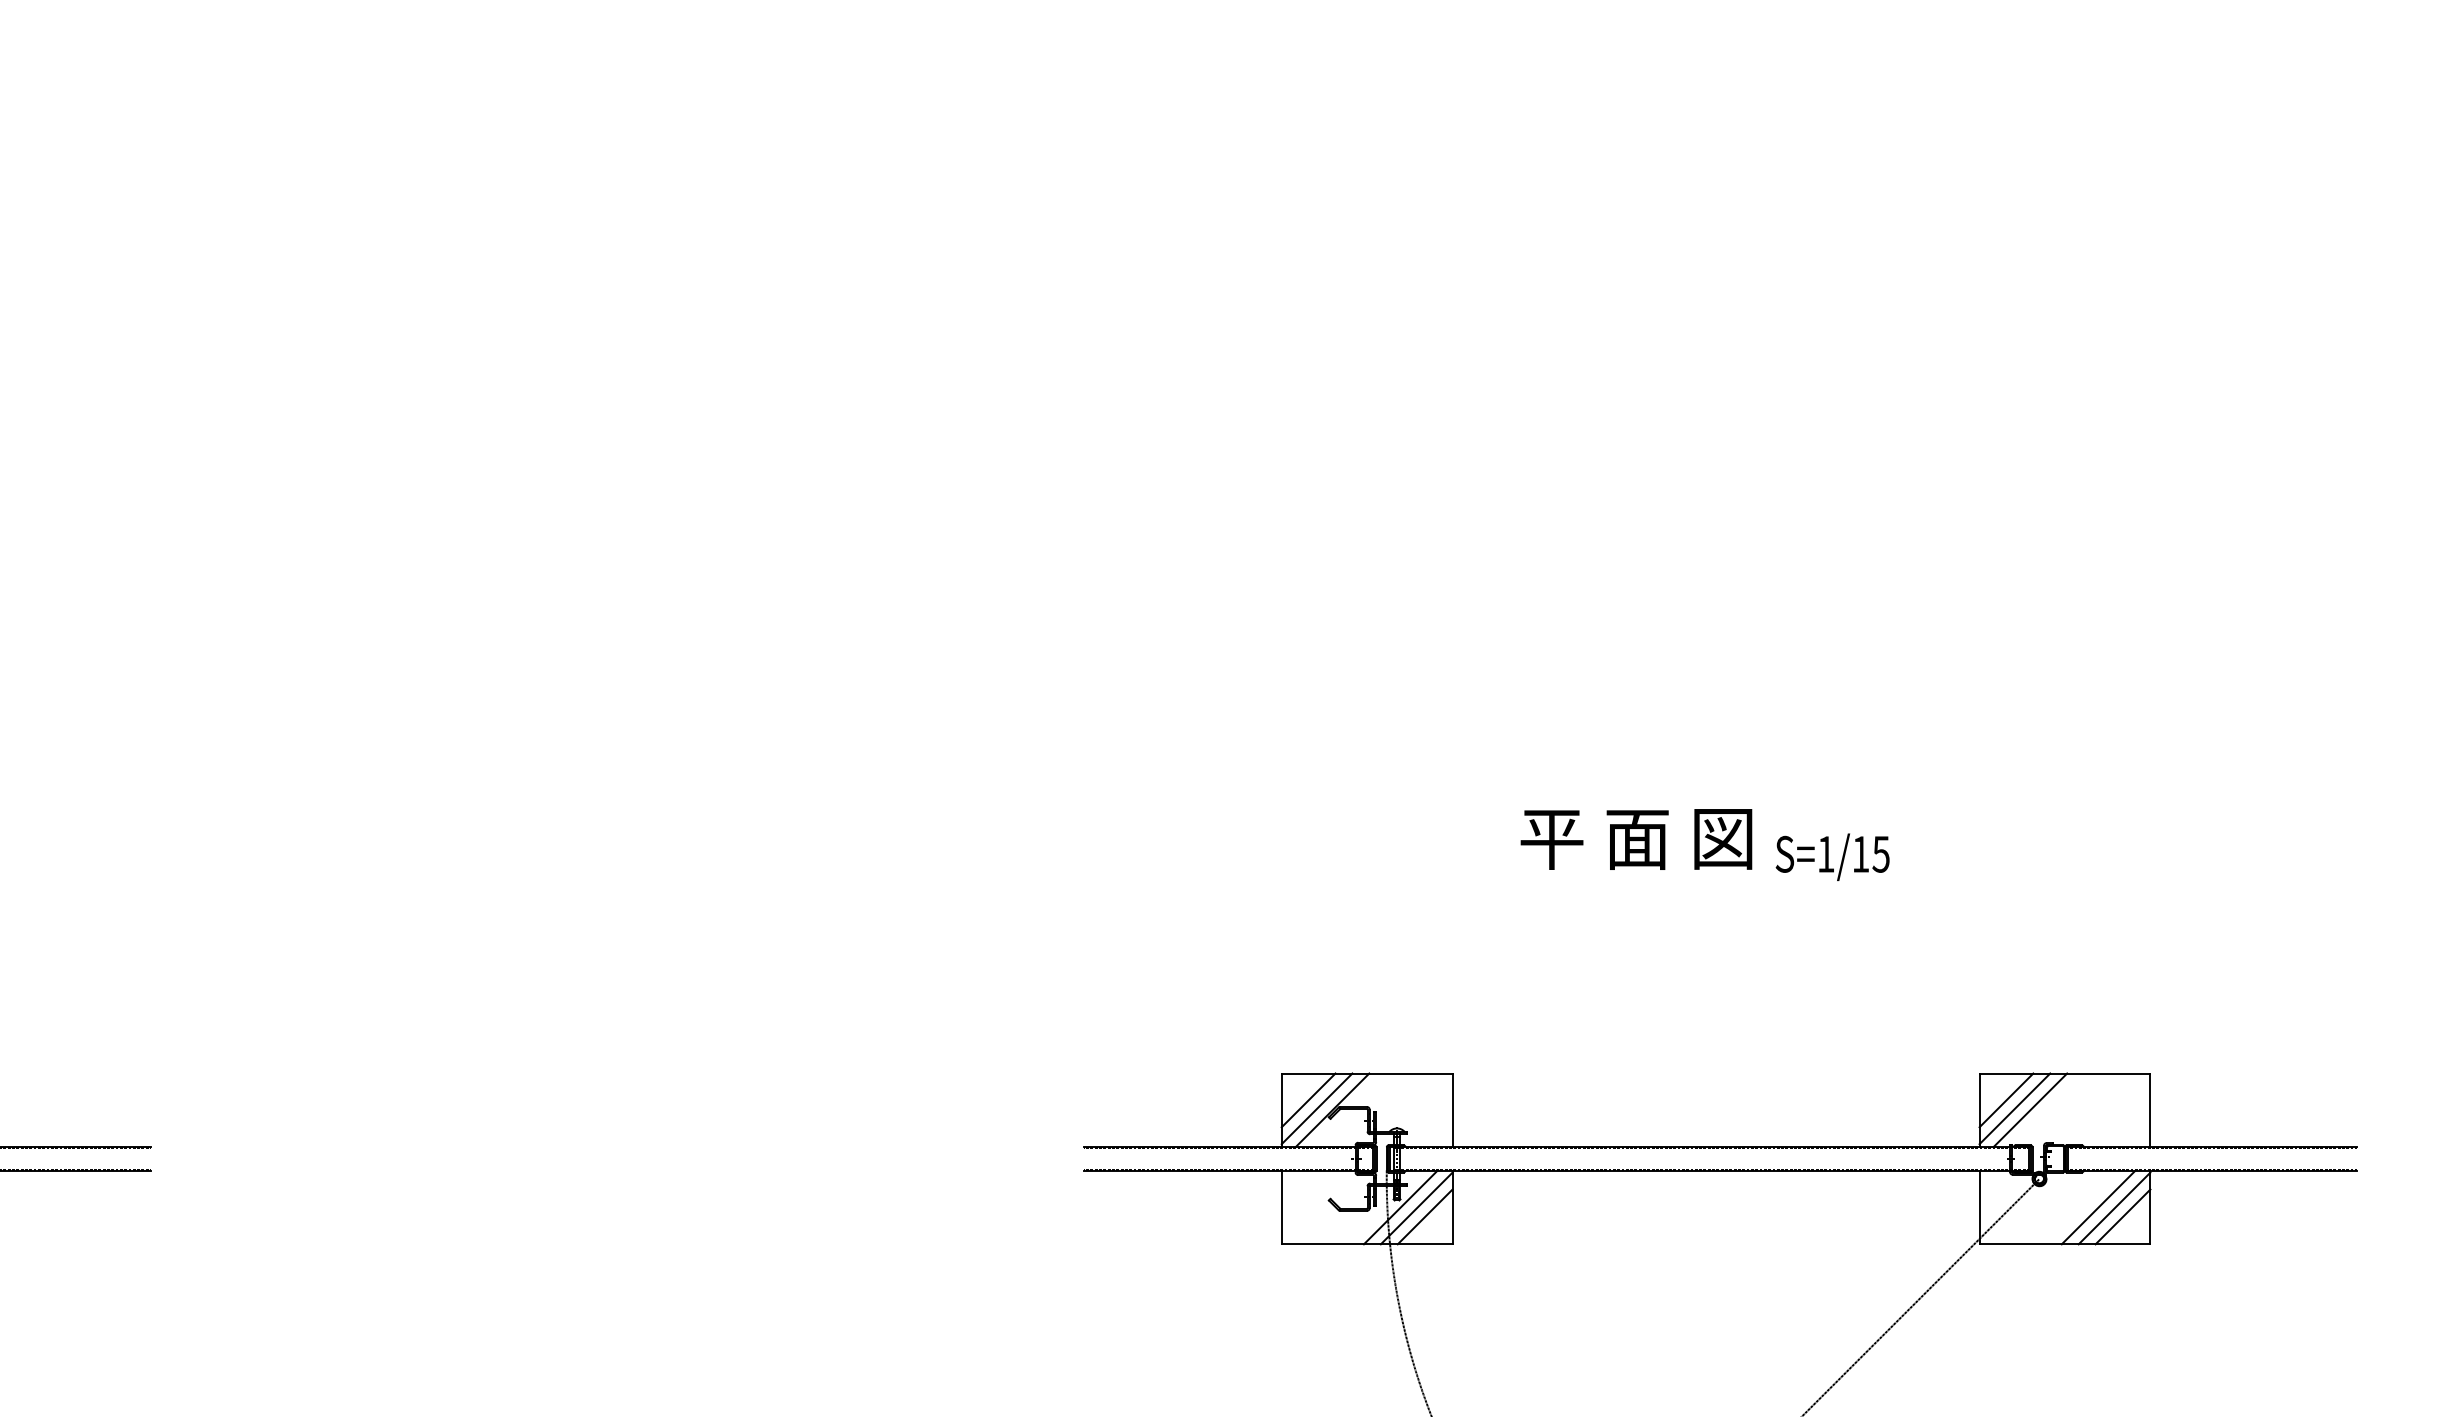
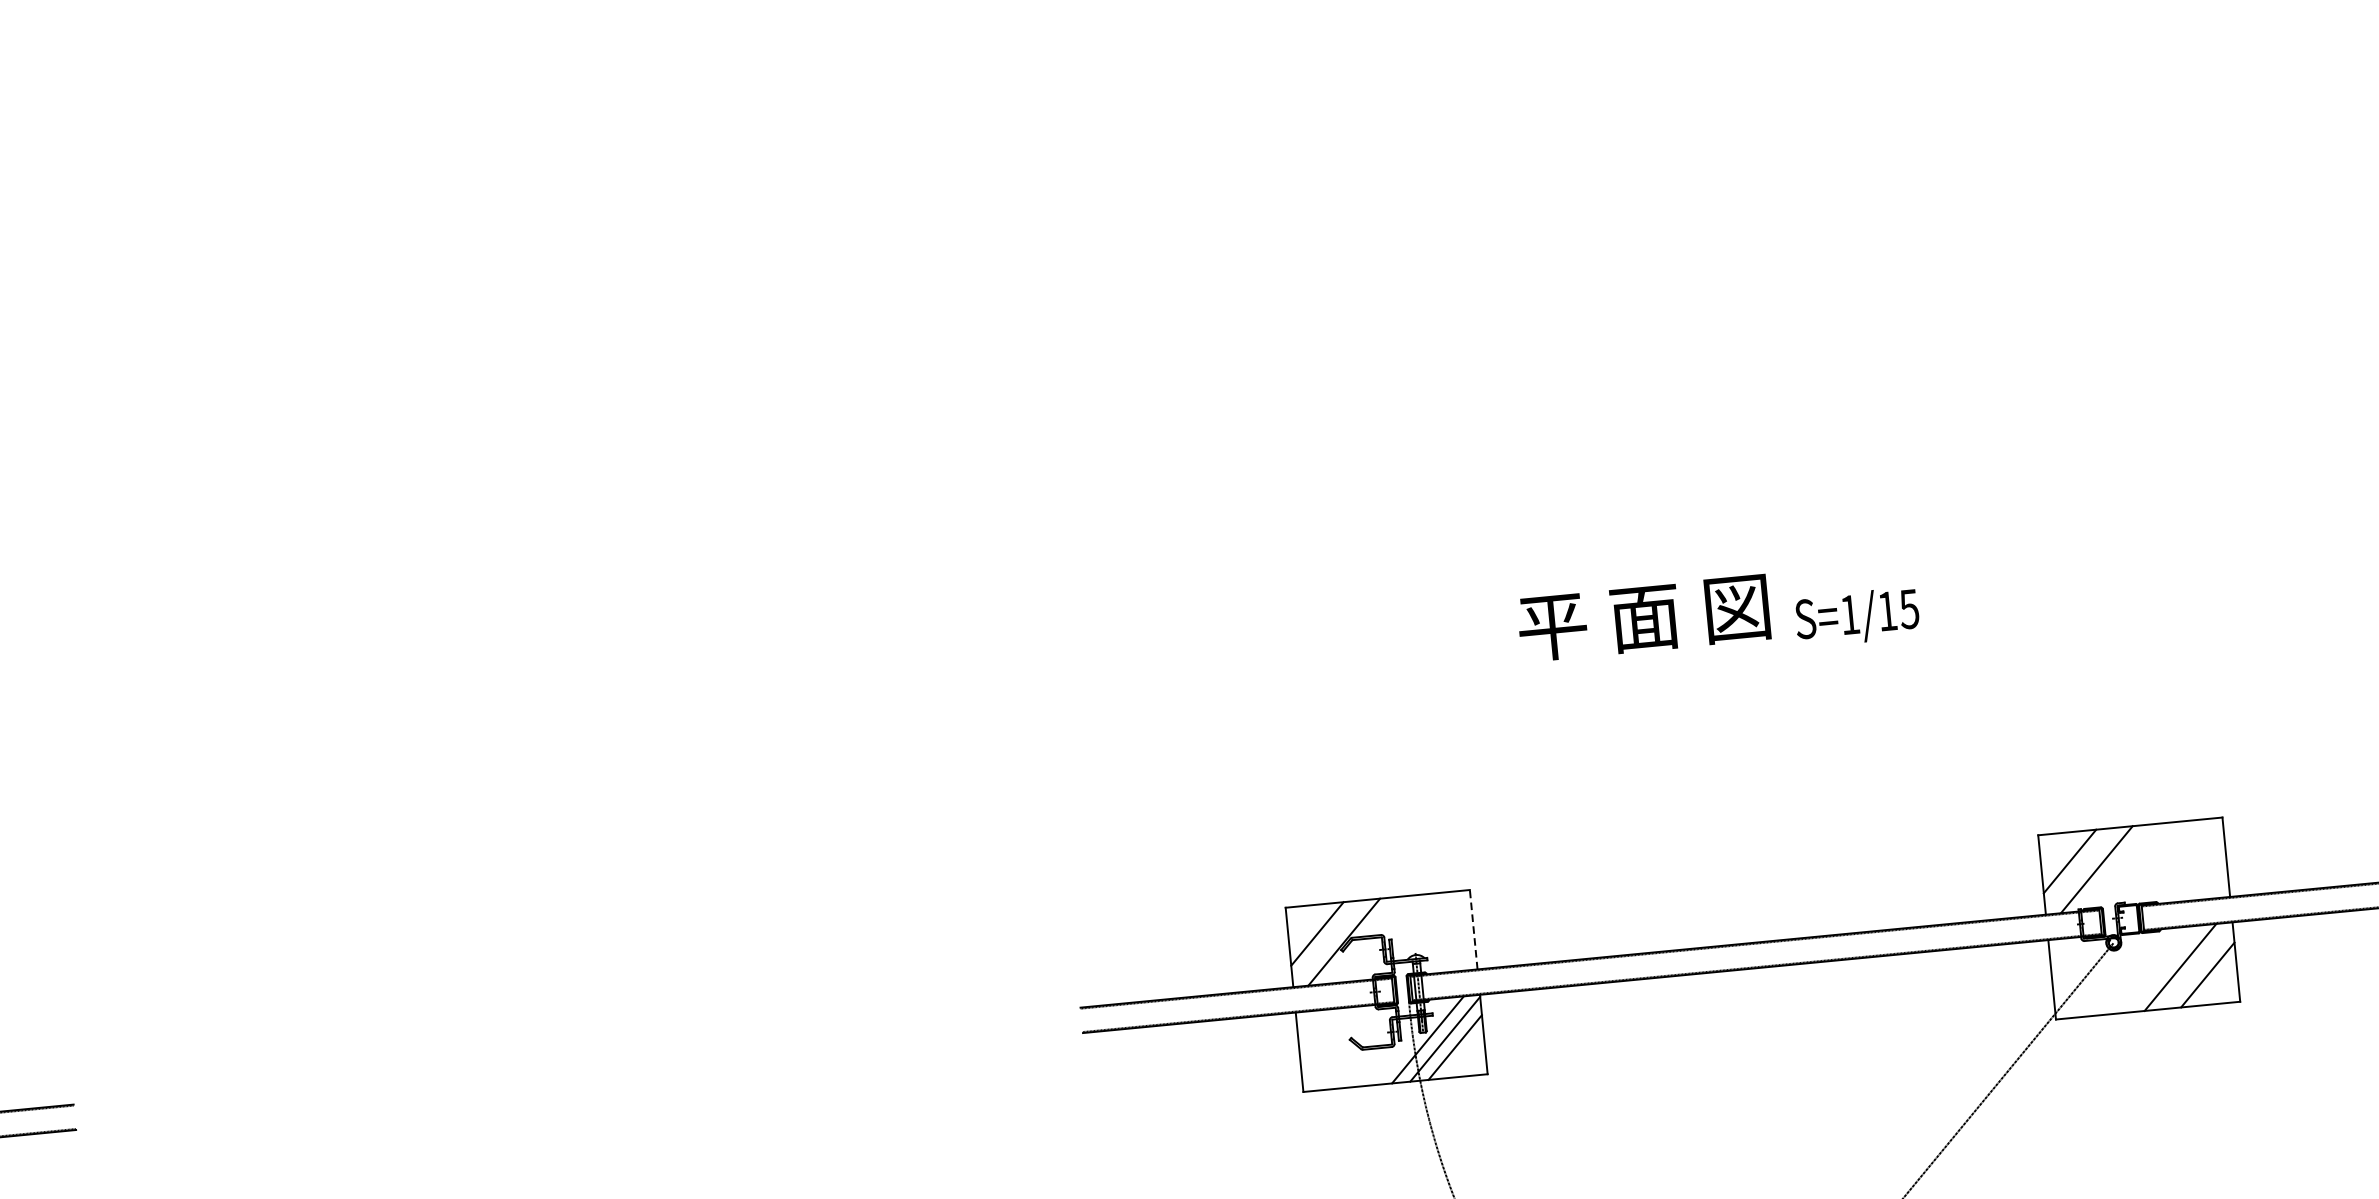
line: (1316, 1108) -> (1326, 941), removed
line: (2014, 1108) -> (2079, 869), removed
line: (1452, 1110) -> (1473, 929), solid -> dashed
line: (2114, 1208) -> (2197, 966), removed

